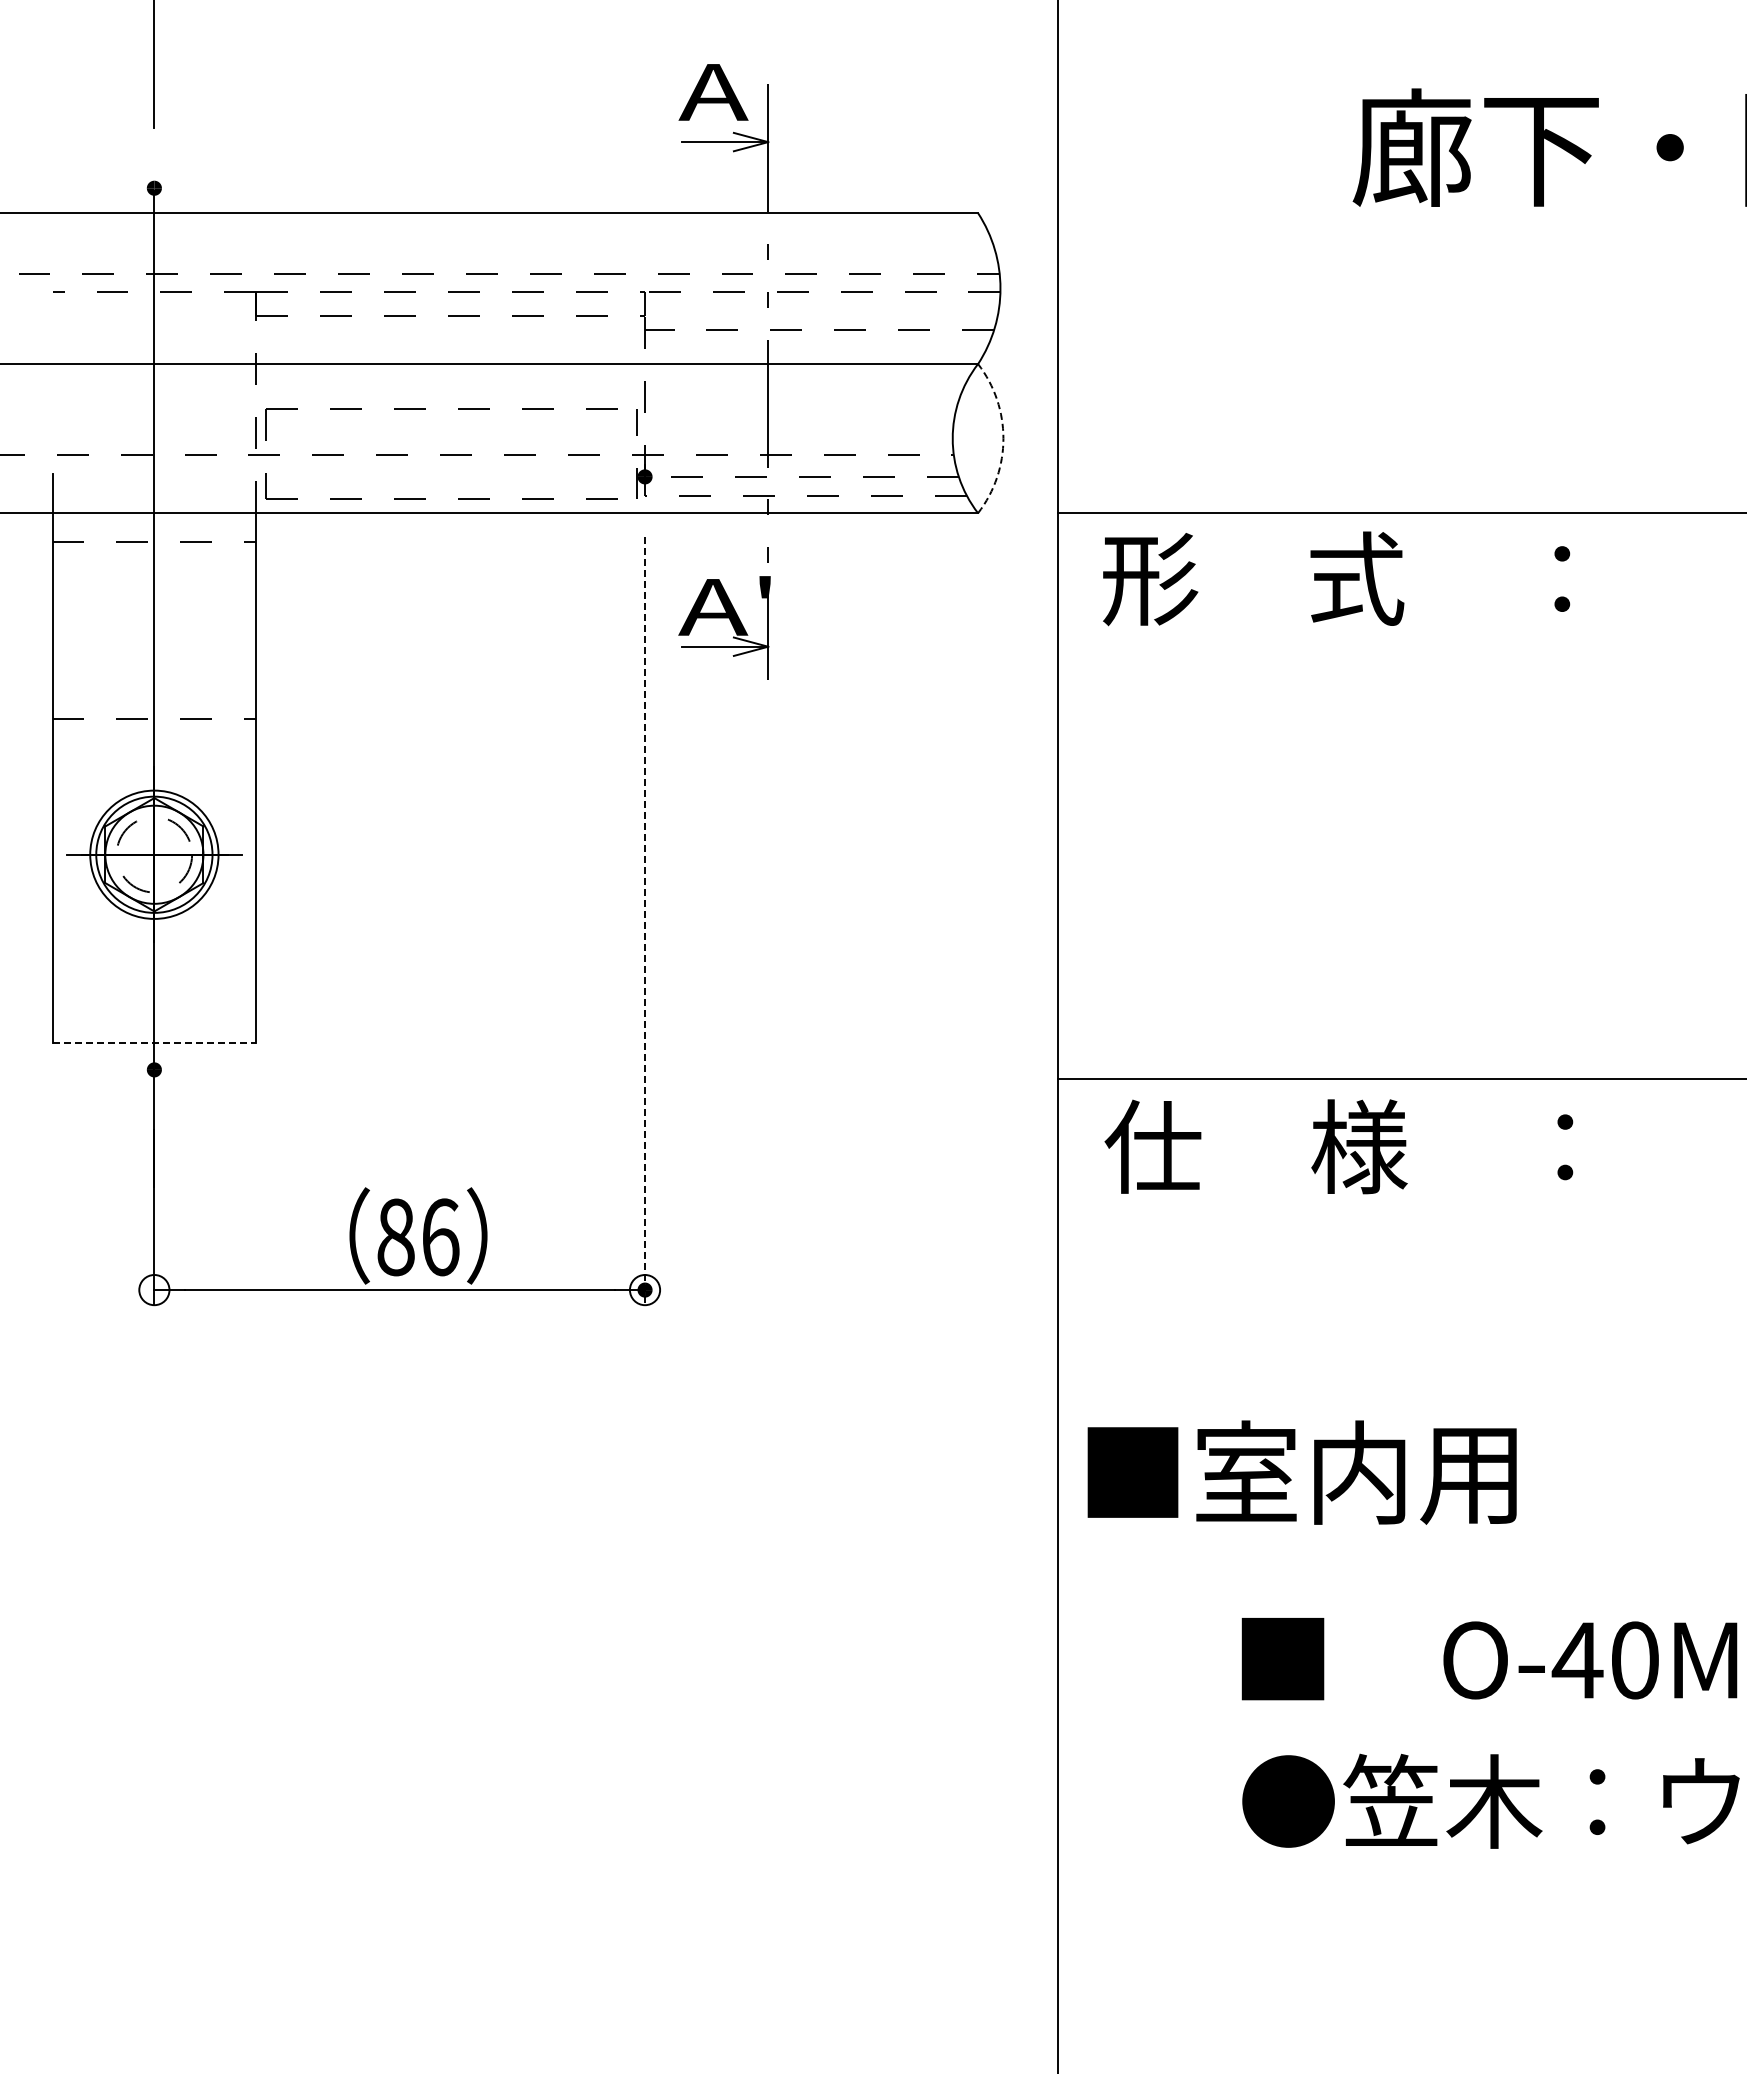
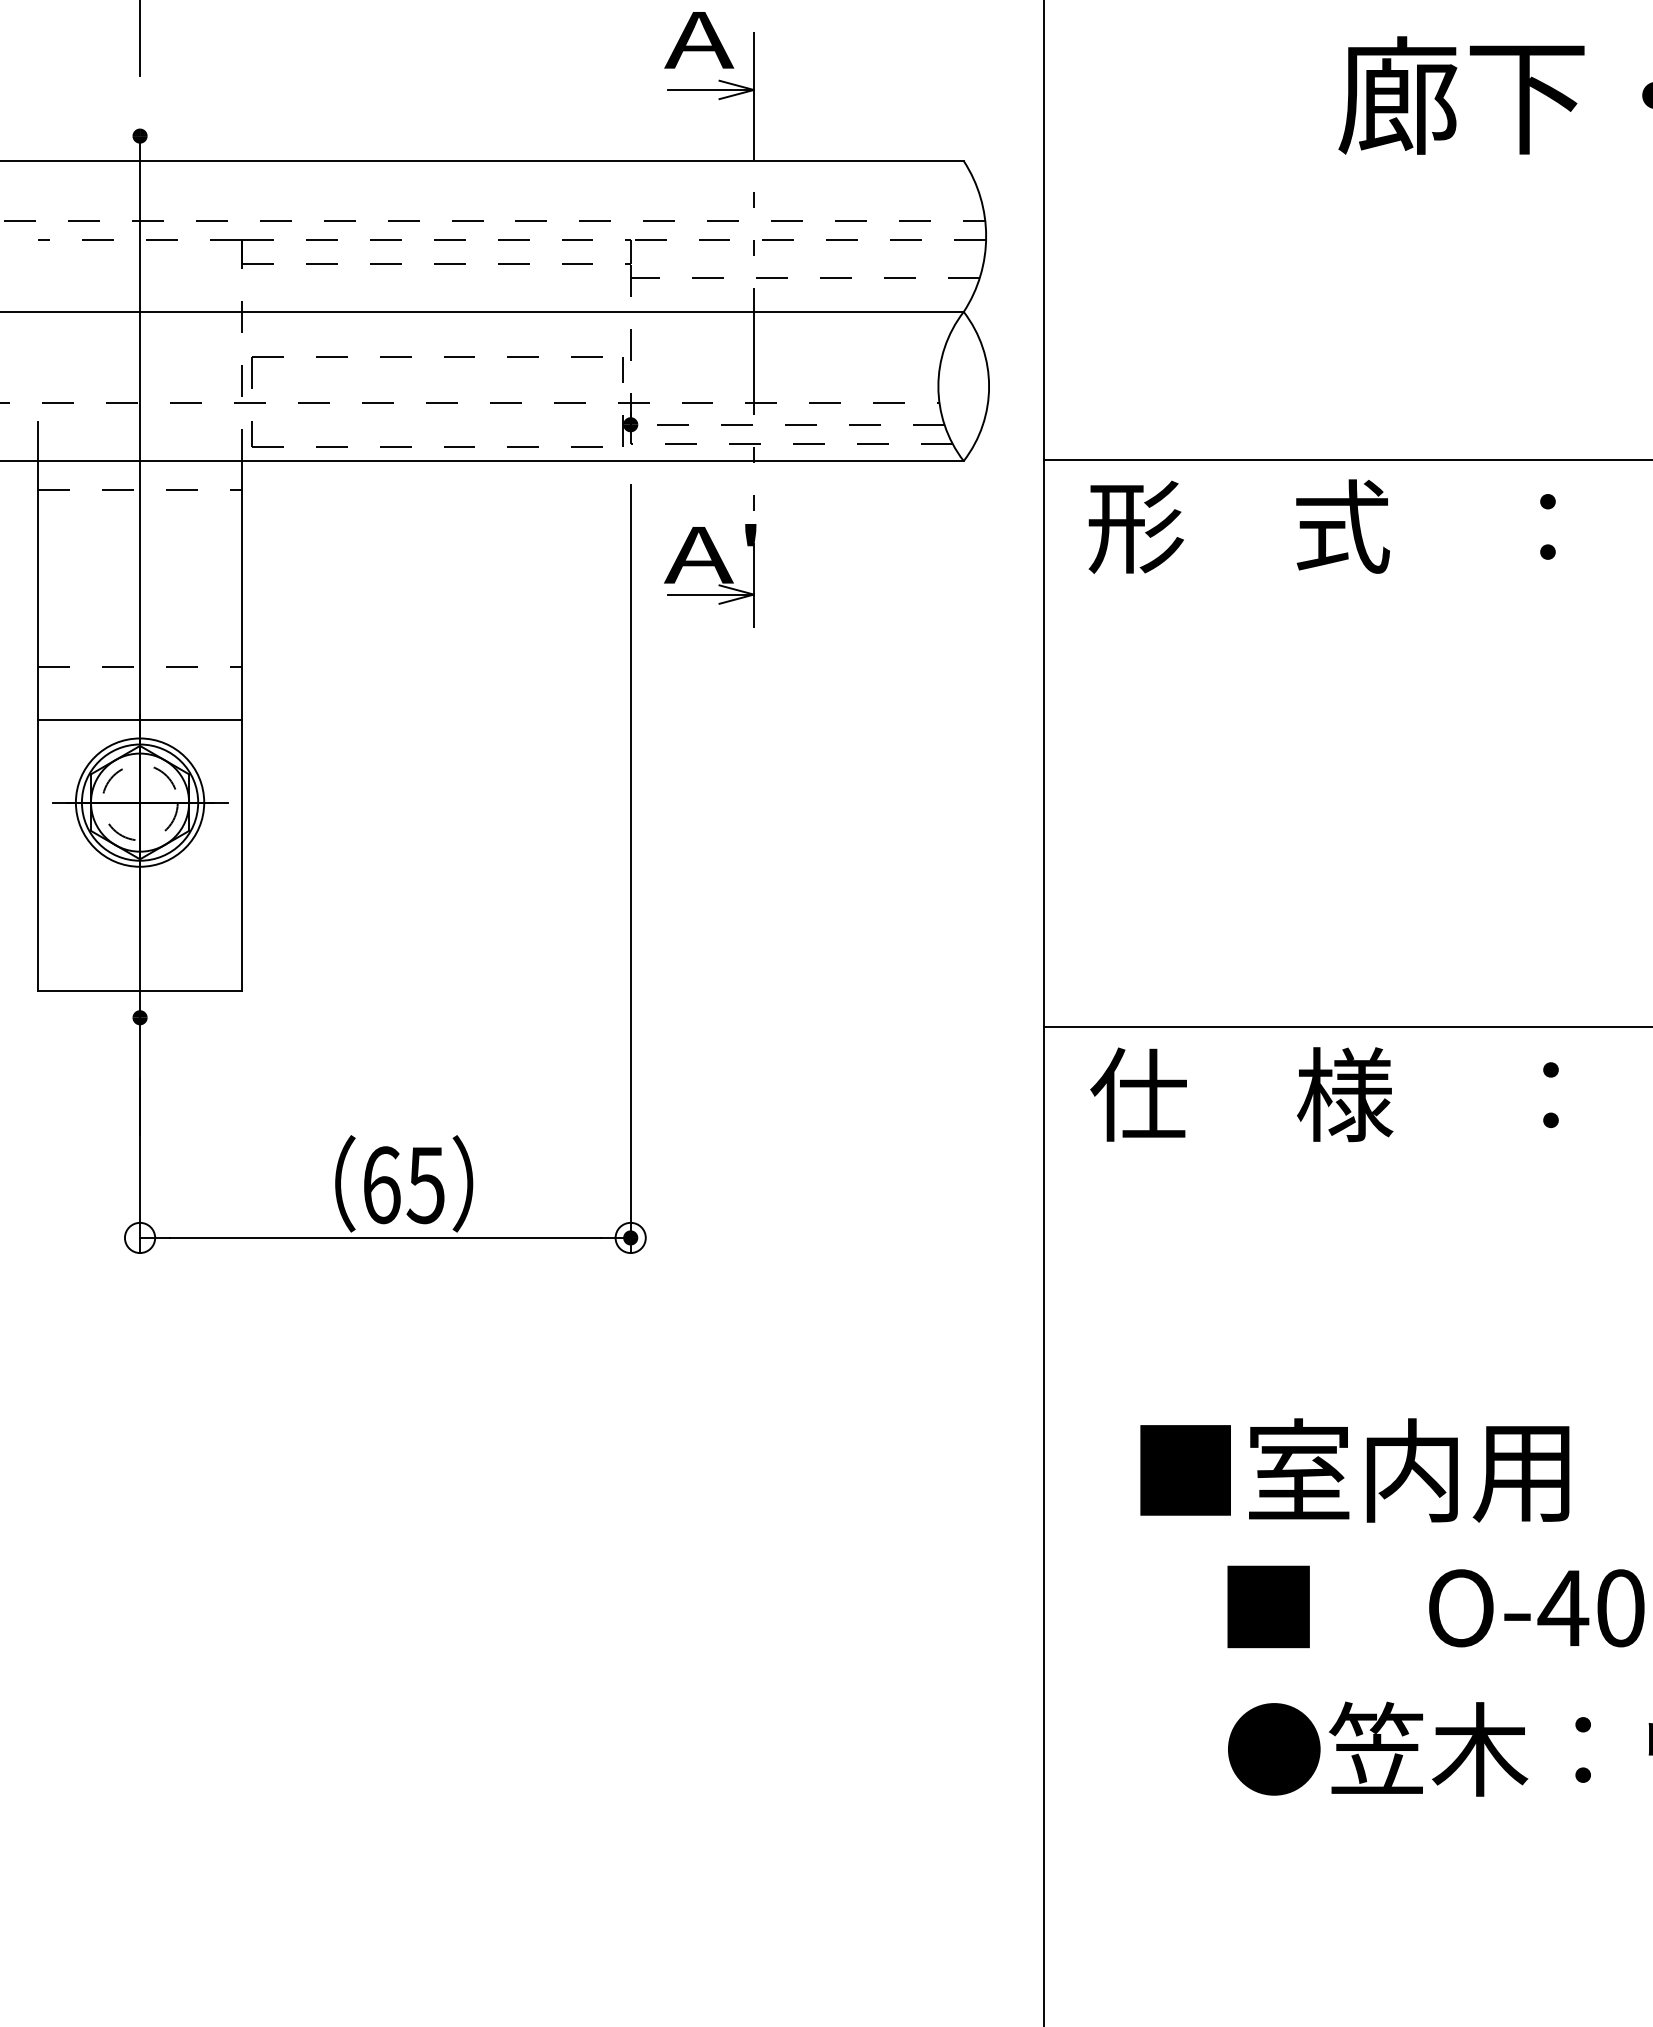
arc: (1003, 438) -> (989, 386), dashed -> solid
line: (154, 771) -> (140, 719), added
line: (645, 921) -> (631, 869), dashed -> solid
line: (154, 1043) -> (140, 991), dashed -> solid
text: (418, 1237) -> (404, 1185), 86 -> 65
text: (1301, 1472) -> (1354, 1470), moved

